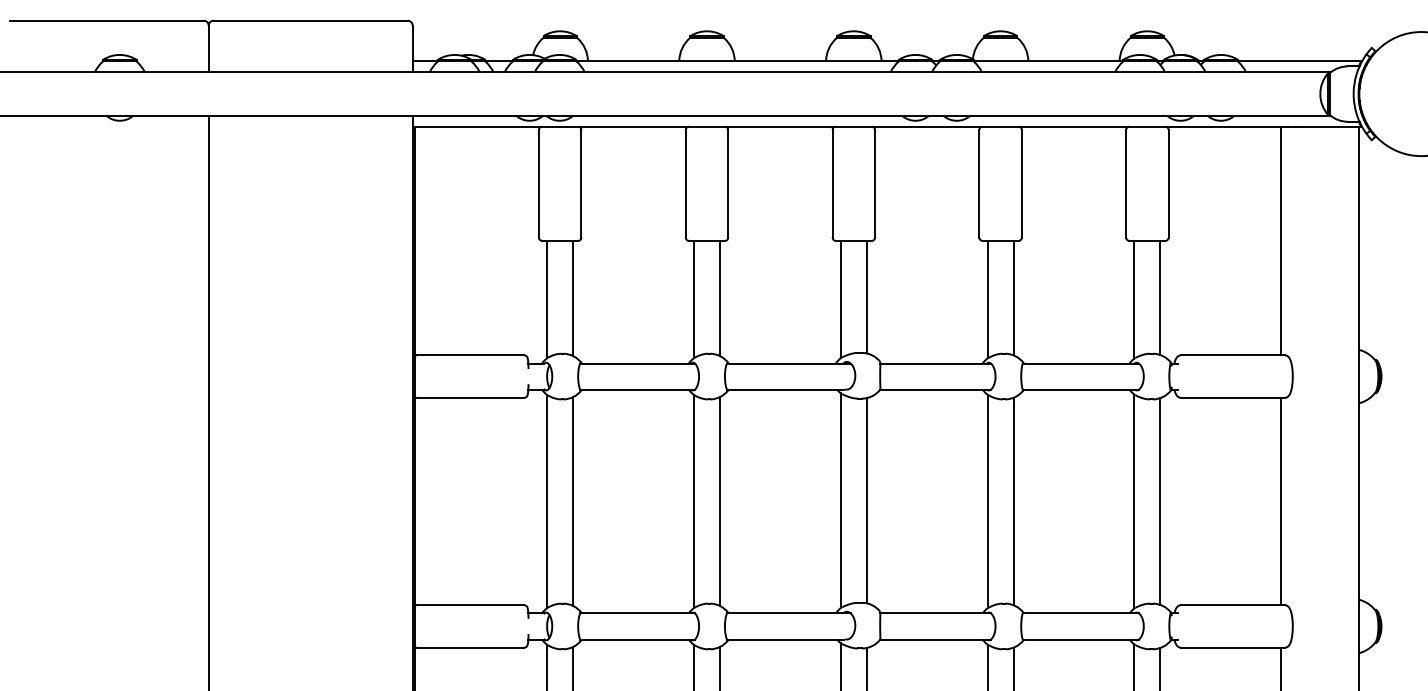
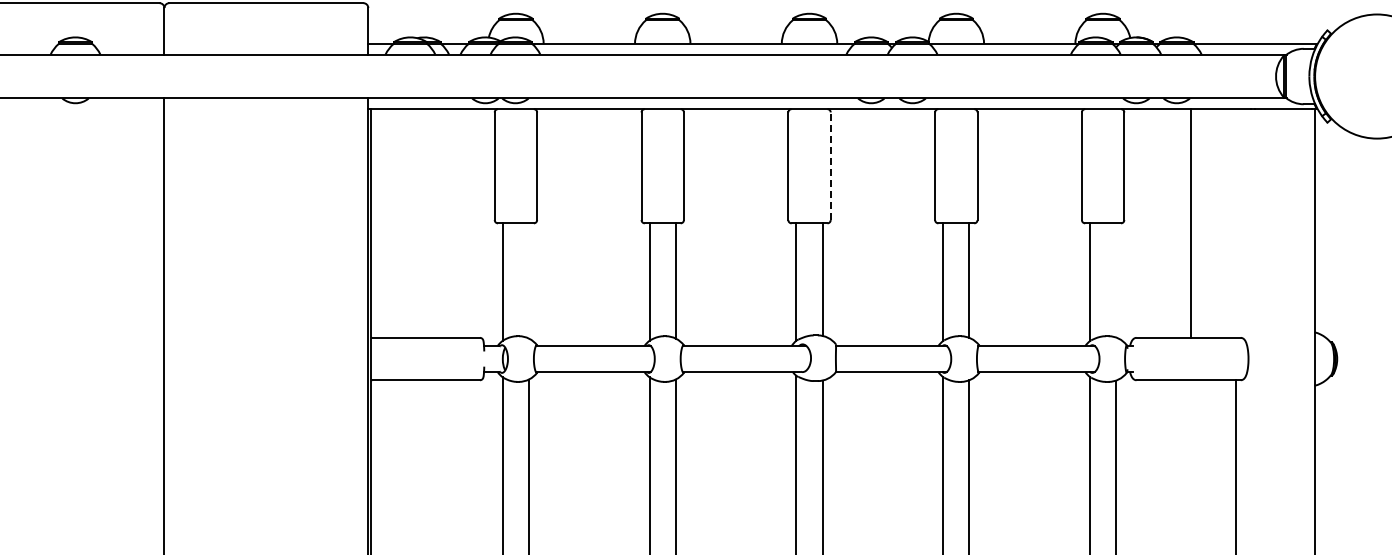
line: (875, 183) -> (831, 165), solid -> dashed
line: (1280, 240) -> (1191, 222), moved
line: (1160, 297) -> (1116, 279), removed
line: (573, 298) -> (529, 280), removed

